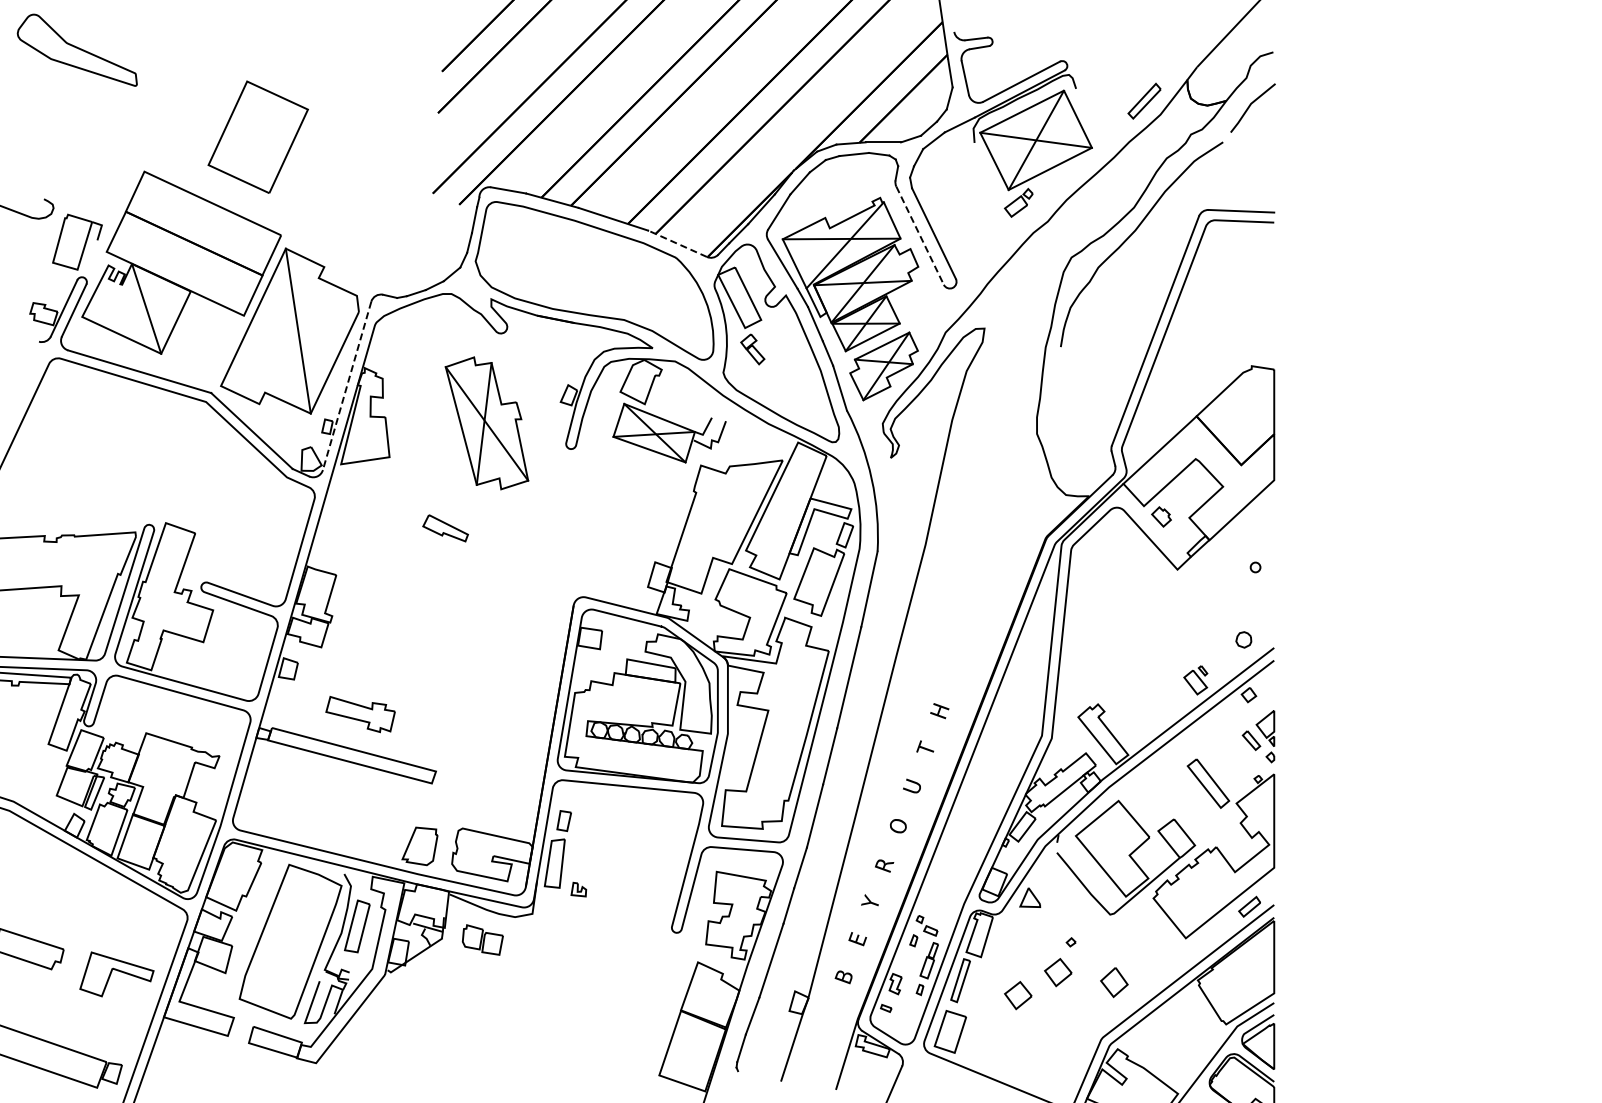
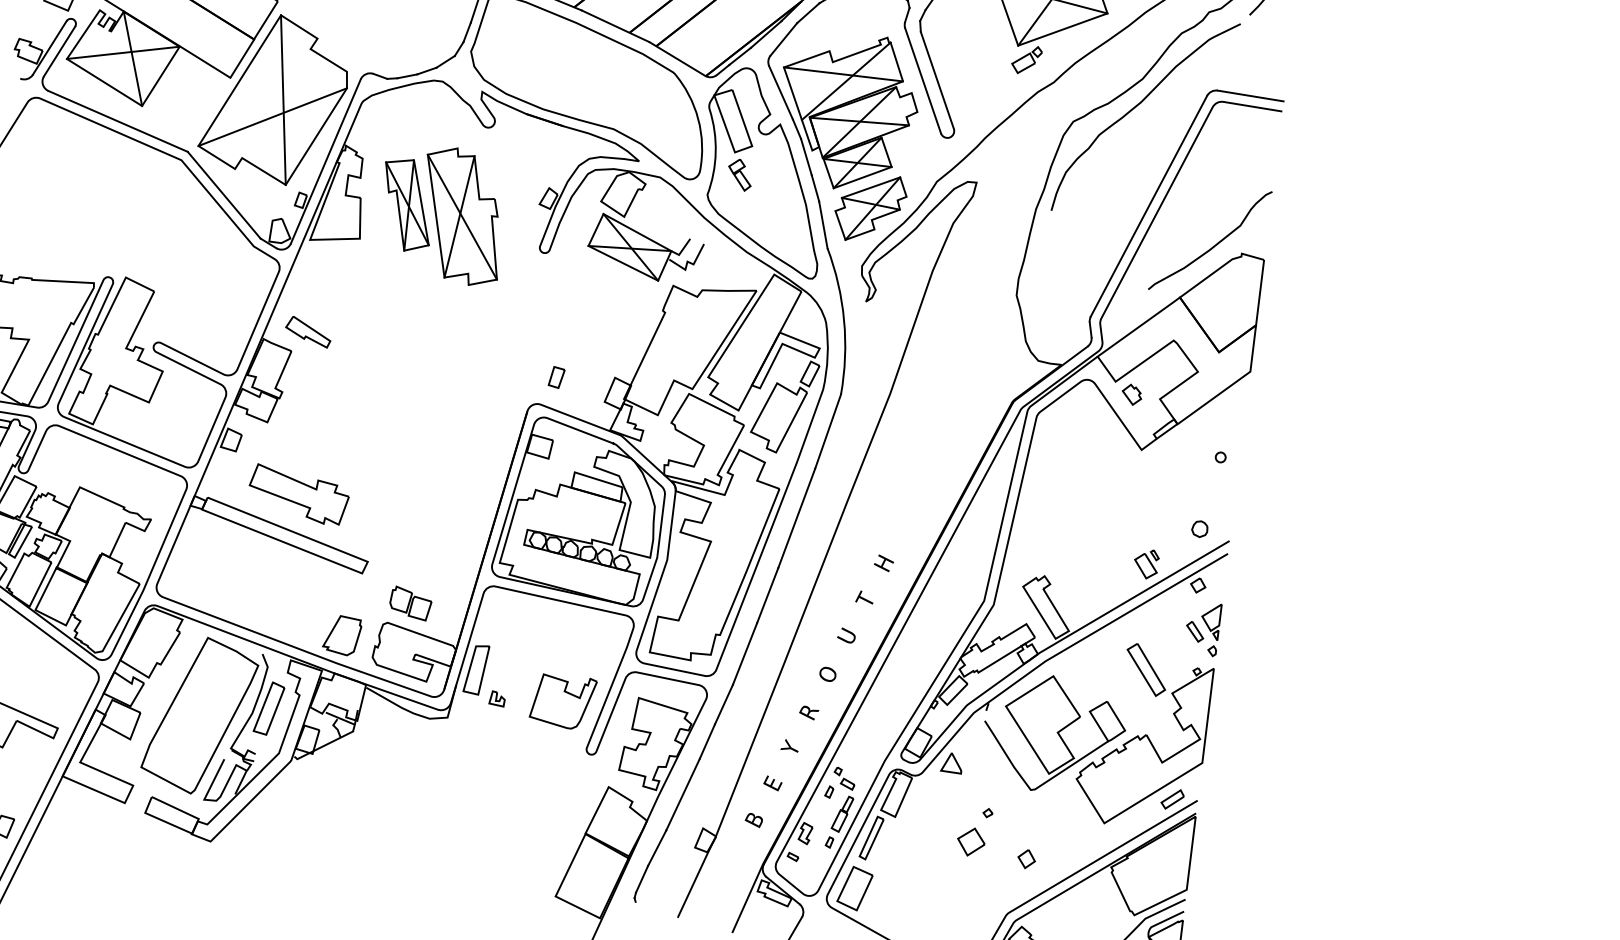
line: (920, 236) -> (923, 81), dashed -> solid
line: (677, 243) -> (677, 58), dashed -> solid
line: (136, 303) -> (123, 52), added
line: (289, 349) -> (272, 117), added
curve: (1224, 360) -> (1215, 244), added
line: (347, 385) -> (326, 161), dashed -> solid
part: (431, 418) -> (407, 204), added
part: (445, 528) -> (308, 332), moved
part: (360, 714) -> (298, 494), size x1.43
part: (563, 821) -> (555, 377), moved
part: (642, 884) -> (562, 701), added
part: (482, 939) -> (410, 602), moved
part: (1114, 982) -> (1026, 859), size x0.62
part: (1018, 995) -> (928, 860), removed

